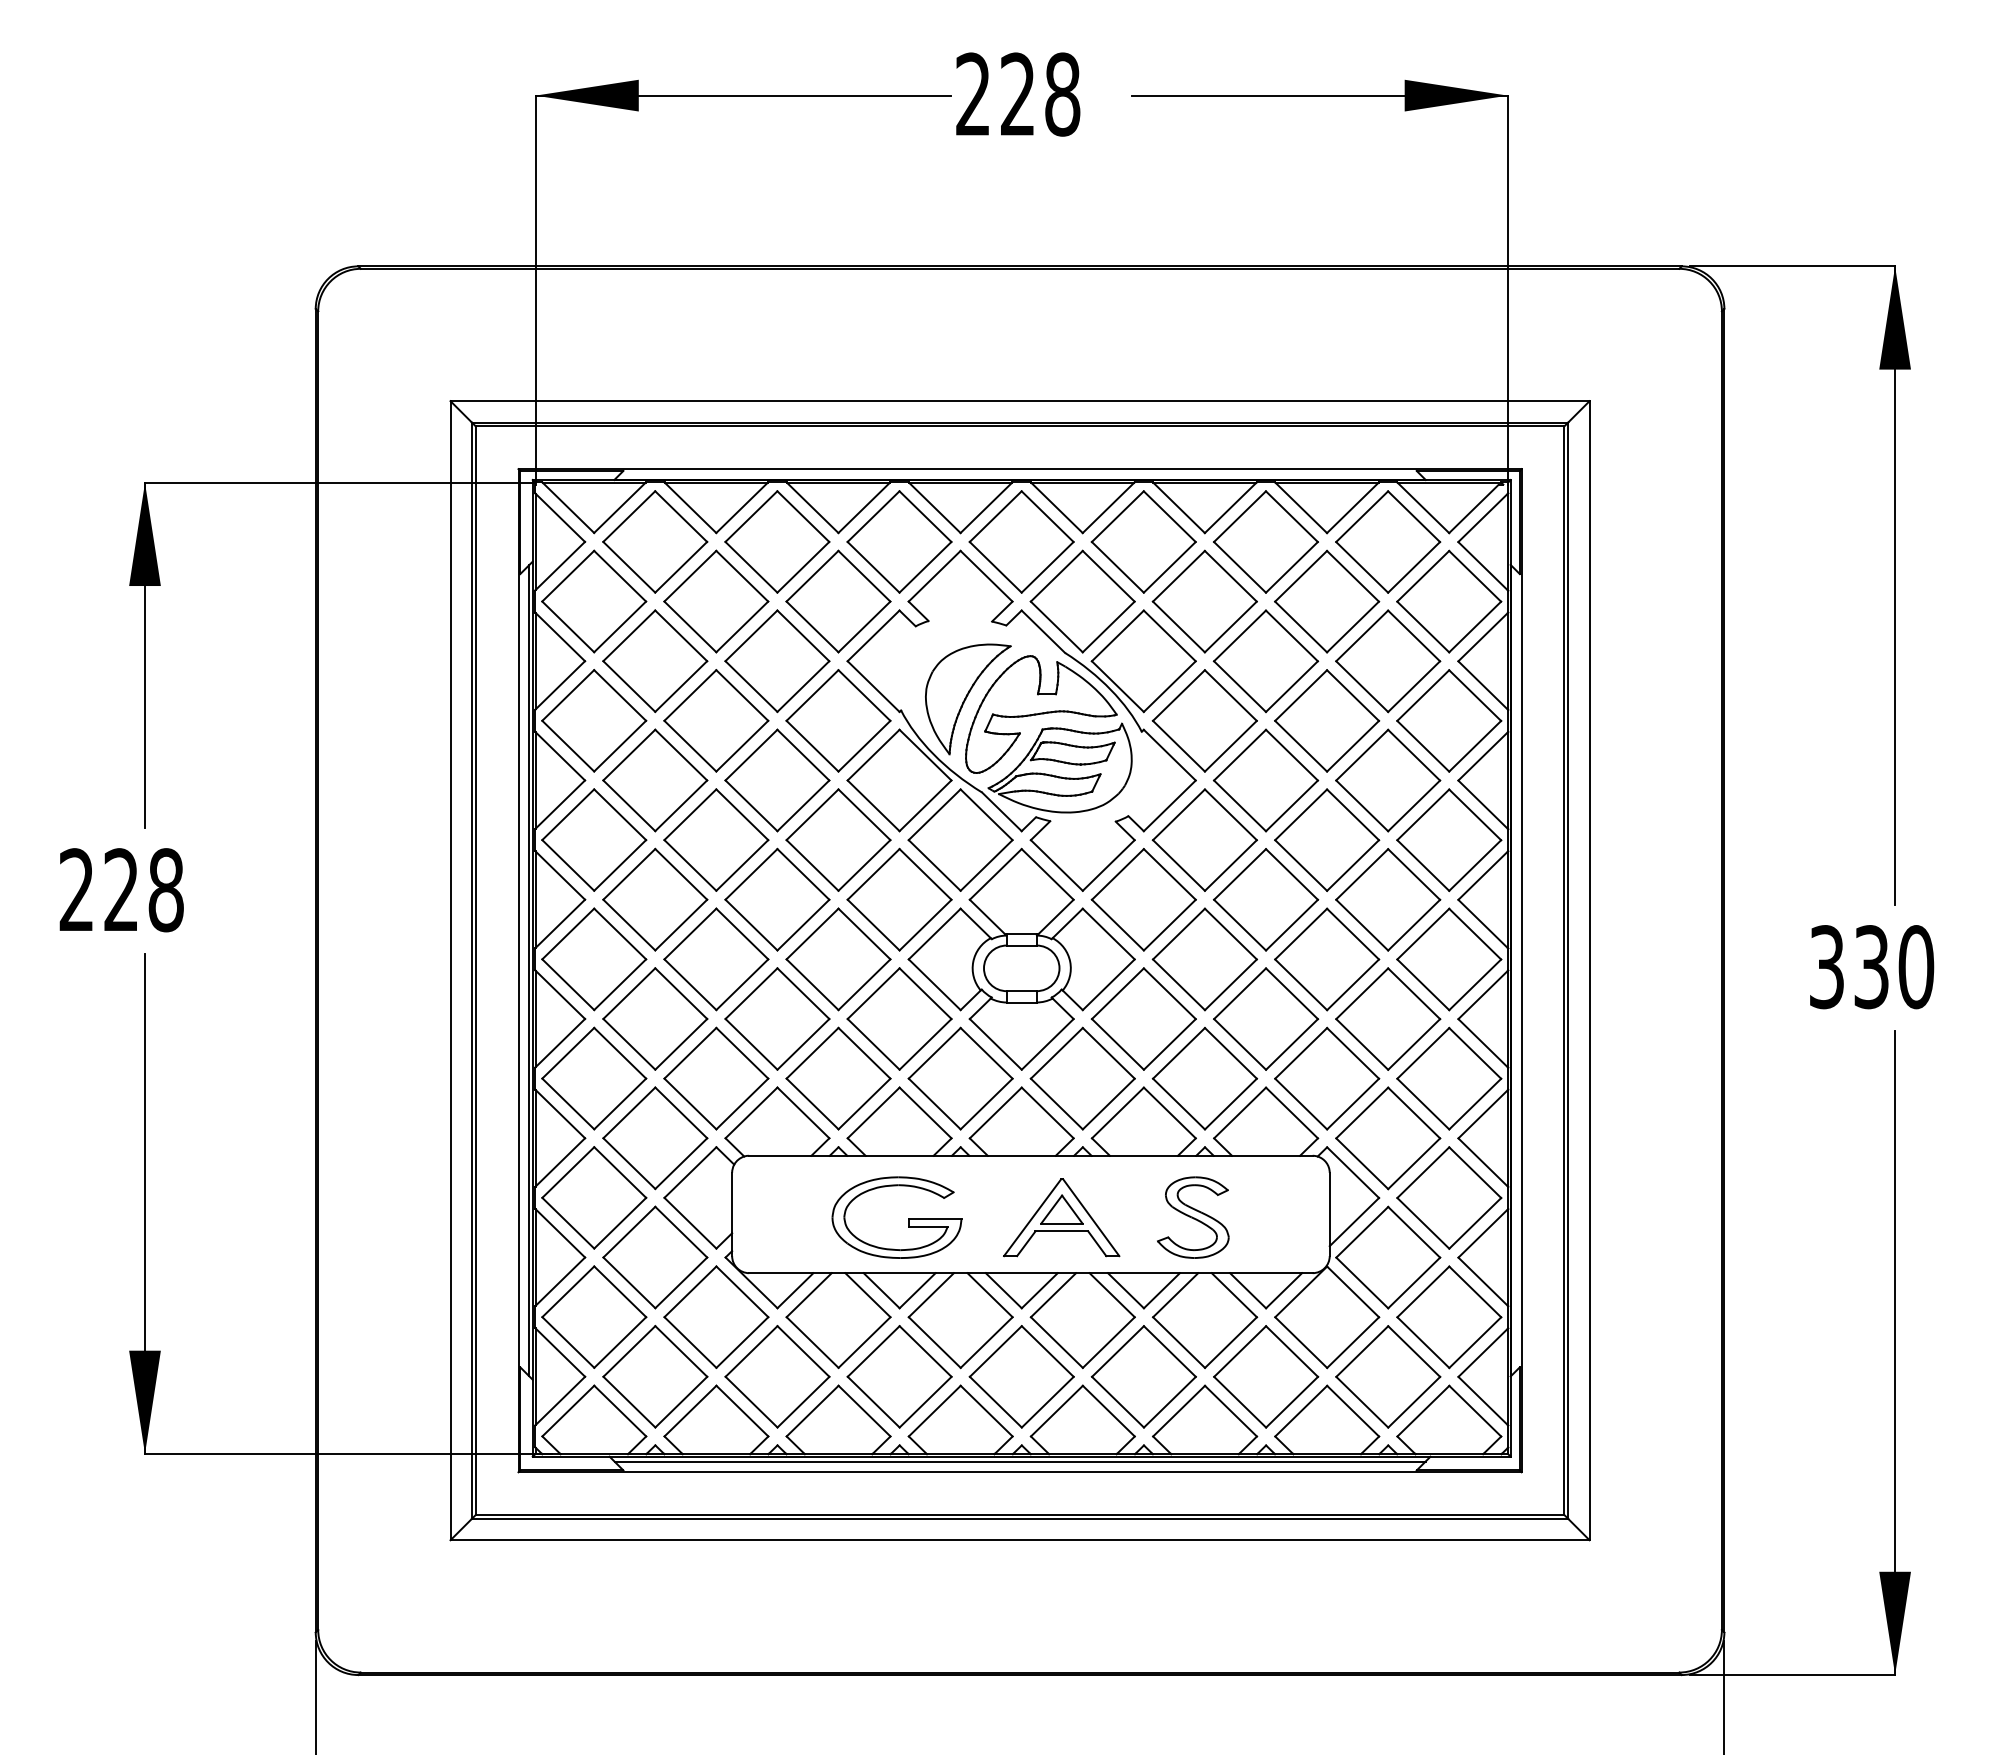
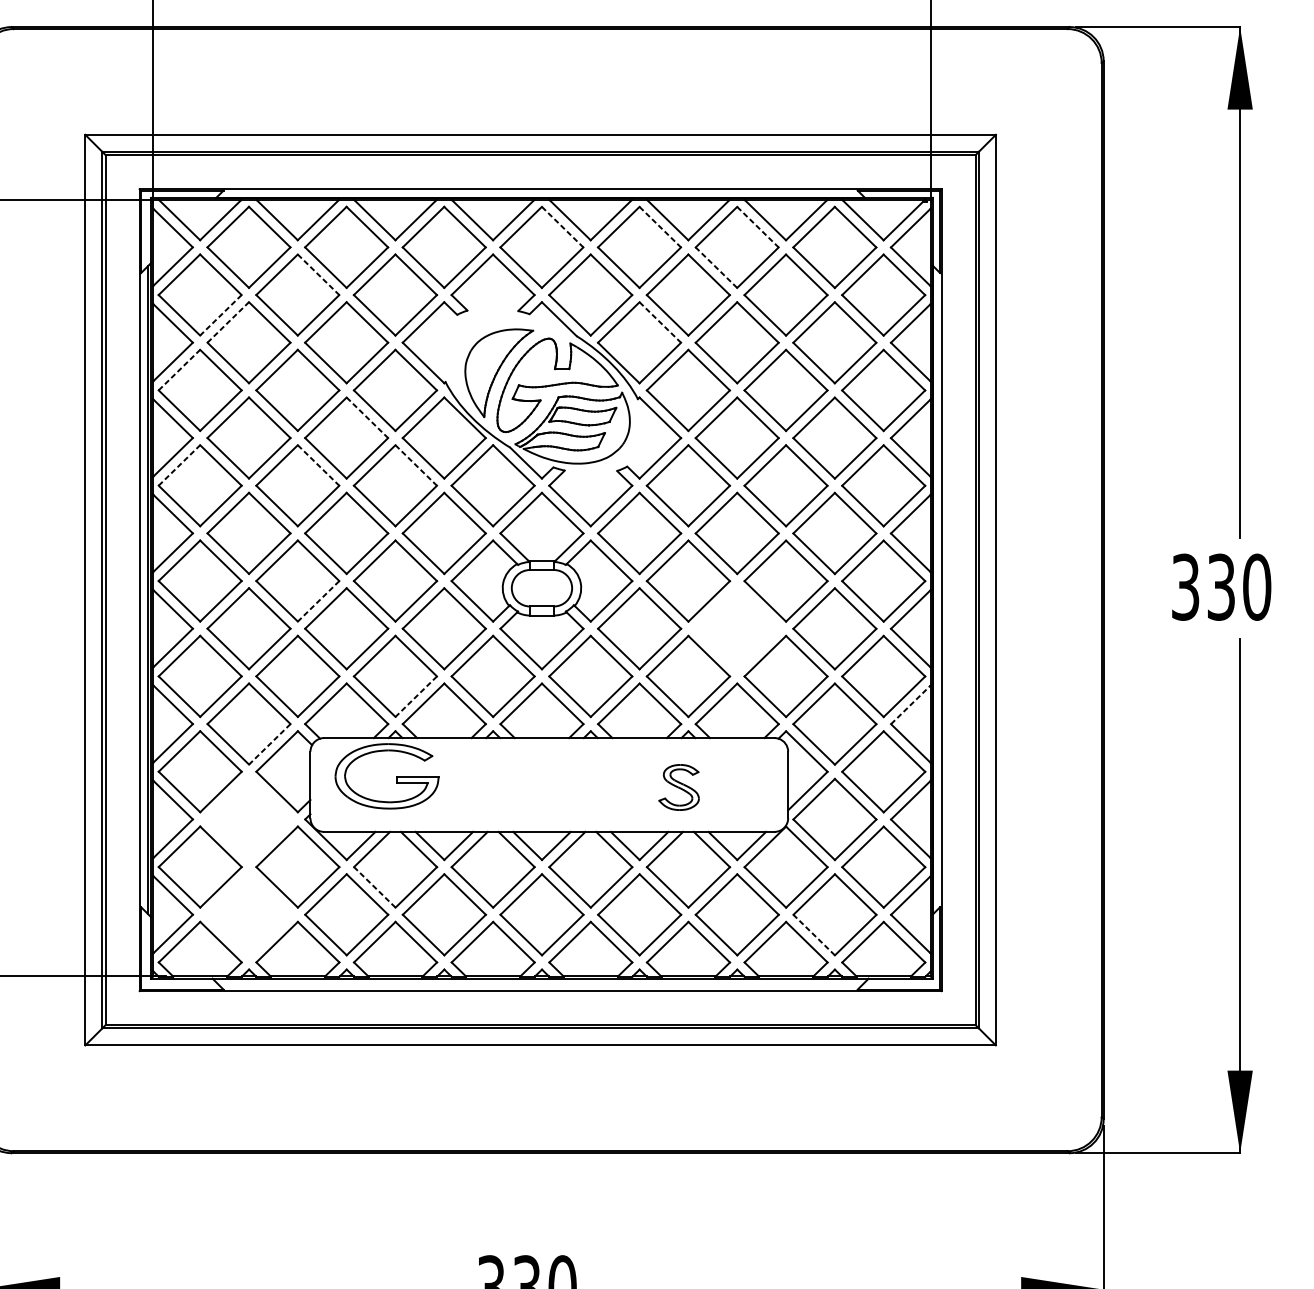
line: (1047, 517) -> (562, 227), solid -> dashed
line: (1170, 517) -> (660, 227), solid -> dashed
line: (1292, 517) -> (758, 227), solid -> dashed
line: (1239, 567) -> (716, 267), solid -> dashed
line: (742, 576) -> (318, 275), solid -> dashed
line: (619, 627) -> (220, 315), solid -> dashed
line: (629, 635) -> (228, 322), solid -> dashed
line: (1170, 636) -> (660, 322), solid -> dashed
line: (568, 695) -> (179, 370), solid -> dashed
line: (803, 755) -> (367, 418), solid -> dashed
line: (568, 814) -> (179, 465), solid -> dashed
line: (742, 815) -> (318, 466), solid -> dashed
line: (864, 815) -> (416, 466), solid -> dashed
line: (741, 985) -> (317, 601), solid -> dashed
part: (1266, 1018) -> (737, 628), removed
line: (864, 1104) -> (416, 697), solid -> dashed
line: (1483, 1114) -> (911, 705), solid -> dashed
line: (680, 1163) -> (269, 744), solid -> dashed
part: (1061, 1217) -> (573, 787), removed
part: (1193, 1217) -> (679, 787), size x0.7
part: (908, 1218) -> (396, 777), moved
part: (655, 1257) -> (249, 819), removed
line: (812, 1342) -> (374, 887), solid -> dashed
part: (655, 1376) -> (249, 914), removed
line: (1361, 1401) -> (813, 934), solid -> dashed
line: (1019, 1461) -> (540, 982), removed

